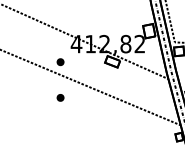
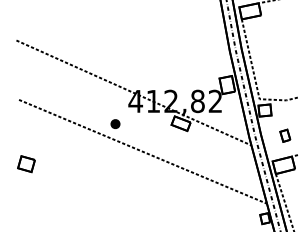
part: (60, 97) -> (115, 168), removed

